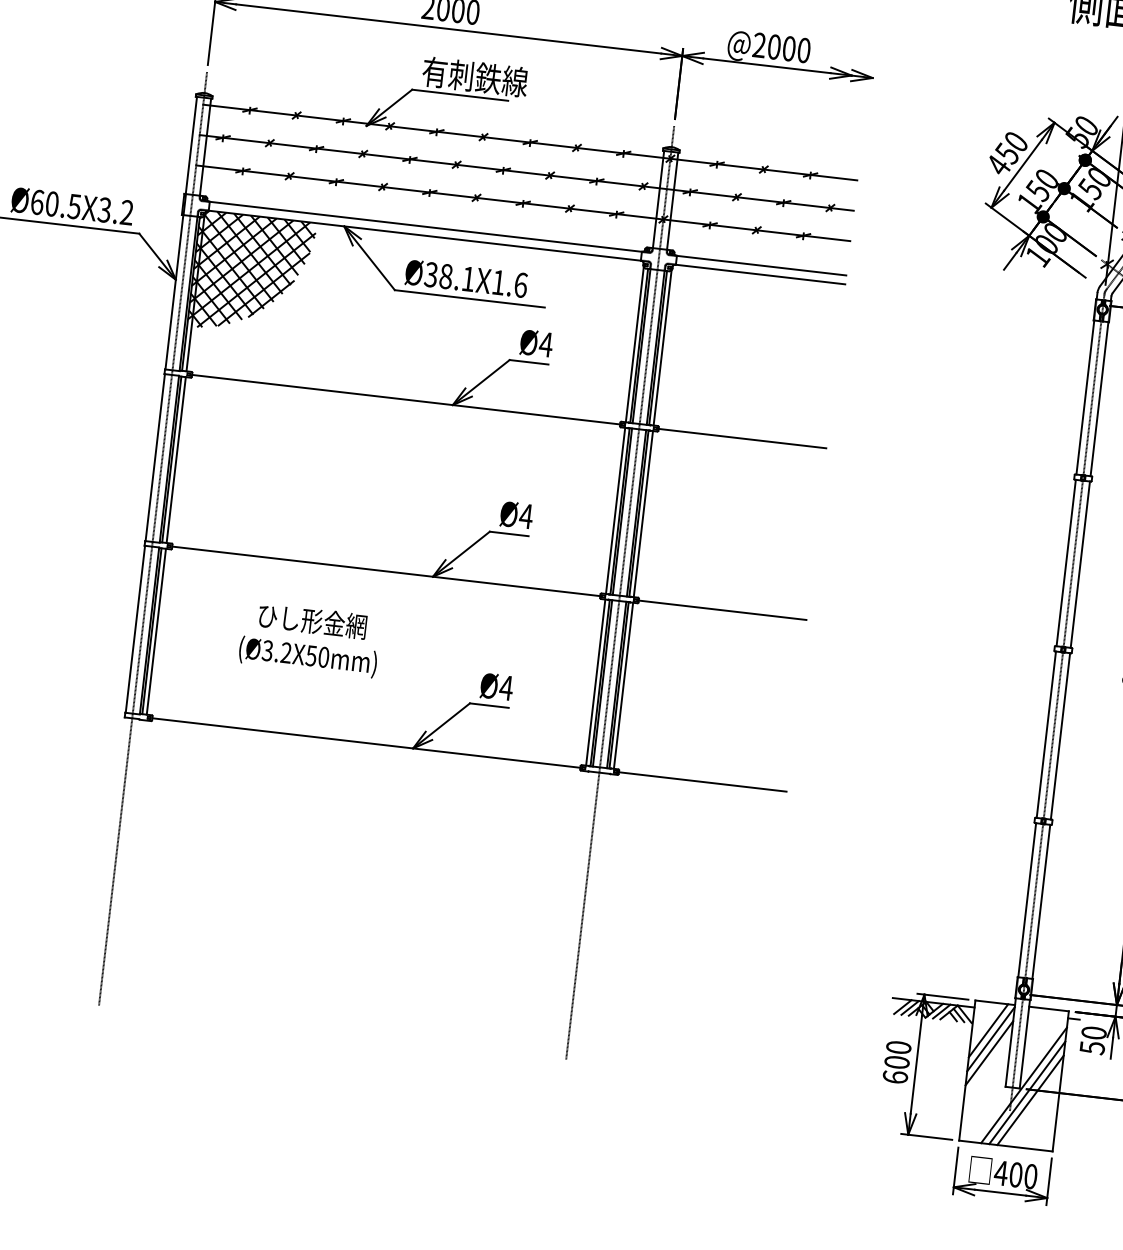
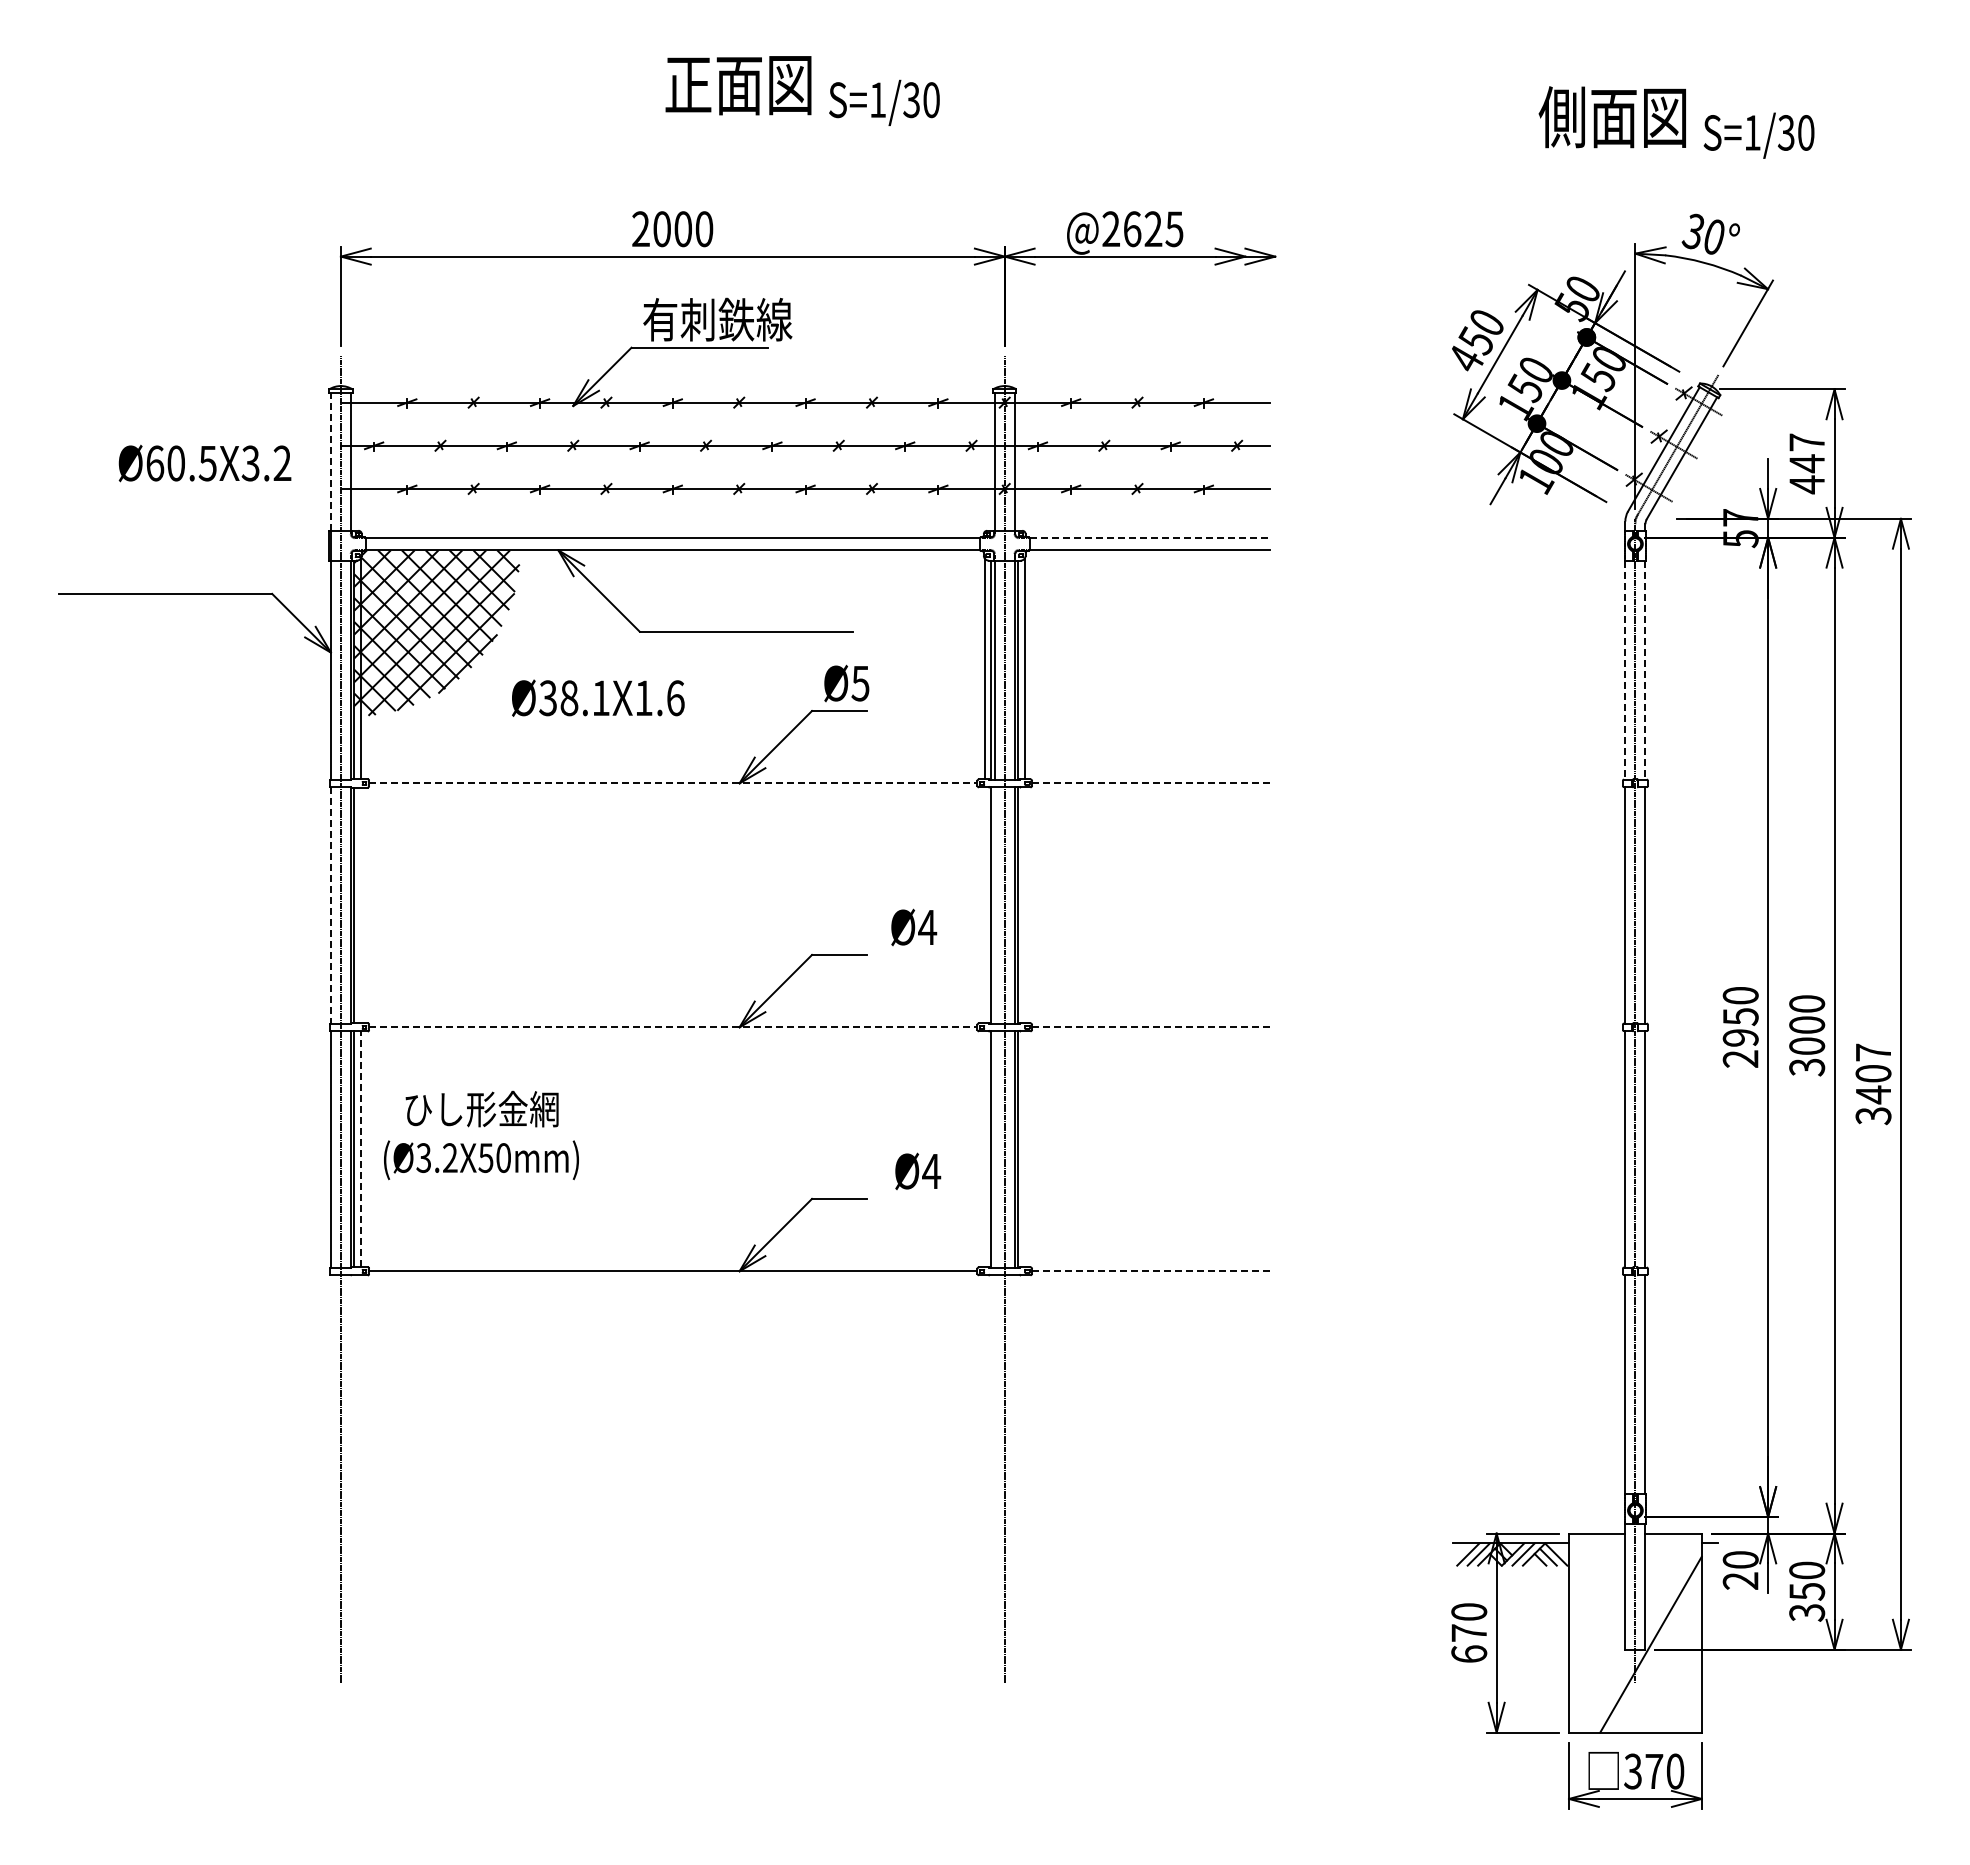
text: (789, 49) -> (1153, 229), @2000 -> @2625
line: (191, 145) -> (330, 461), solid -> dashed
text: (72, 206) -> (204, 463), moved
line: (761, 265) -> (1150, 537), solid -> dashed
text: (466, 278) -> (598, 697), moved
text: (546, 344) -> (860, 683), Ø4 -> Ø5
line: (1085, 397) -> (1625, 670), solid -> dashed
line: (406, 399) -> (673, 783), solid -> dashed
line: (1099, 399) -> (1645, 670), solid -> dashed
line: (742, 438) -> (1151, 783), solid -> dashed
line: (154, 457) -> (330, 905), solid -> dashed
line: (176, 460) -> (360, 905), removed
line: (615, 511) -> (985, 905), removed
line: (622, 511) -> (994, 905), removed
line: (643, 514) -> (1024, 905), removed
text: (517, 515) -> (914, 927), moved
line: (386, 571) -> (673, 1027), solid -> dashed
line: (722, 610) -> (1151, 1027), solid -> dashed
line: (156, 631) -> (360, 1149), solid -> dashed
text: (310, 639) -> (481, 1135), moved
line: (596, 682) -> (985, 1149), removed
line: (602, 683) -> (994, 1149), removed
line: (623, 685) -> (1024, 1149), removed
text: (497, 686) -> (918, 1170), moved
line: (702, 782) -> (1151, 1271), solid -> dashed
line: (988, 1030) -> (1592, 1573), removed
line: (991, 1039) -> (1597, 1585), removed
text: (1092, 1048) -> (1740, 1581), 50 -> 20
line: (989, 1053) -> (1597, 1605), removed
text: (897, 1062) -> (1469, 1632), 600 -> 670
line: (1027, 1092) -> (1656, 1654), removed
line: (1030, 1100) -> (1662, 1664), removed
text: (1008, 1174) -> (1643, 1771), 400 -> 370

